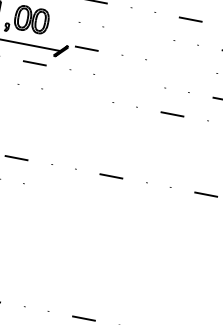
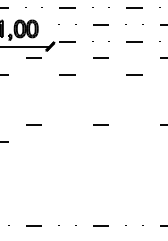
line: (138, 33) -> (100, 24), added
line: (181, 66) -> (134, 41), added
line: (129, 80) -> (100, 57), added
line: (77, 95) -> (67, 74), added

